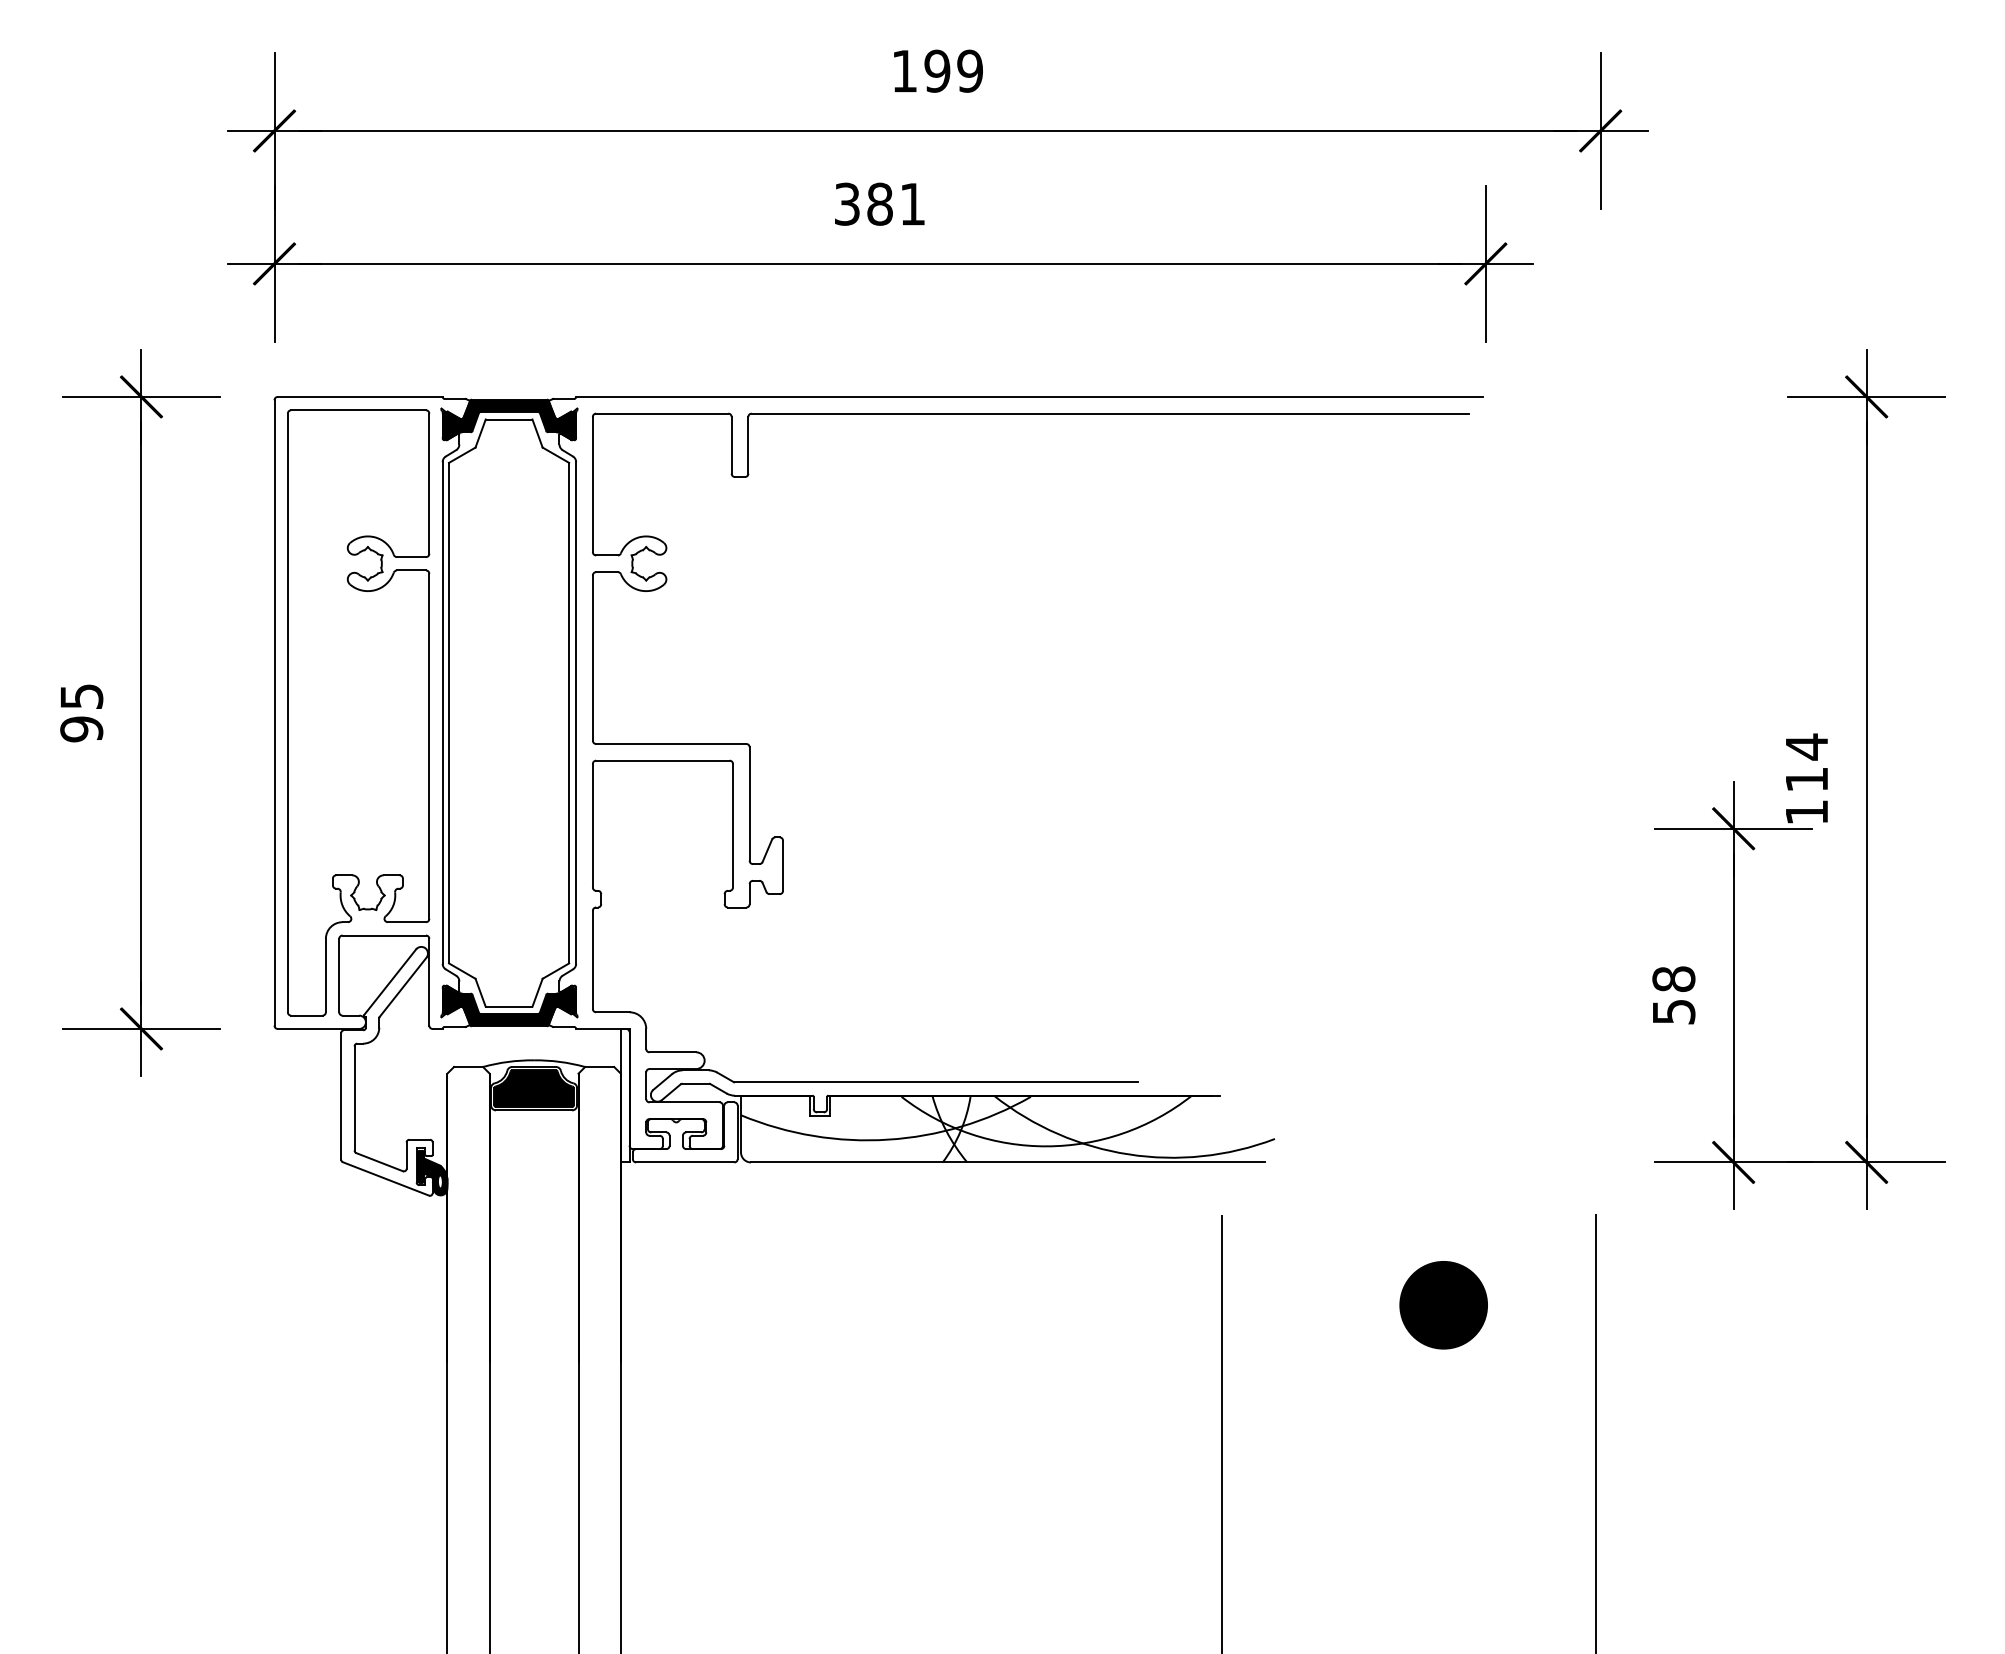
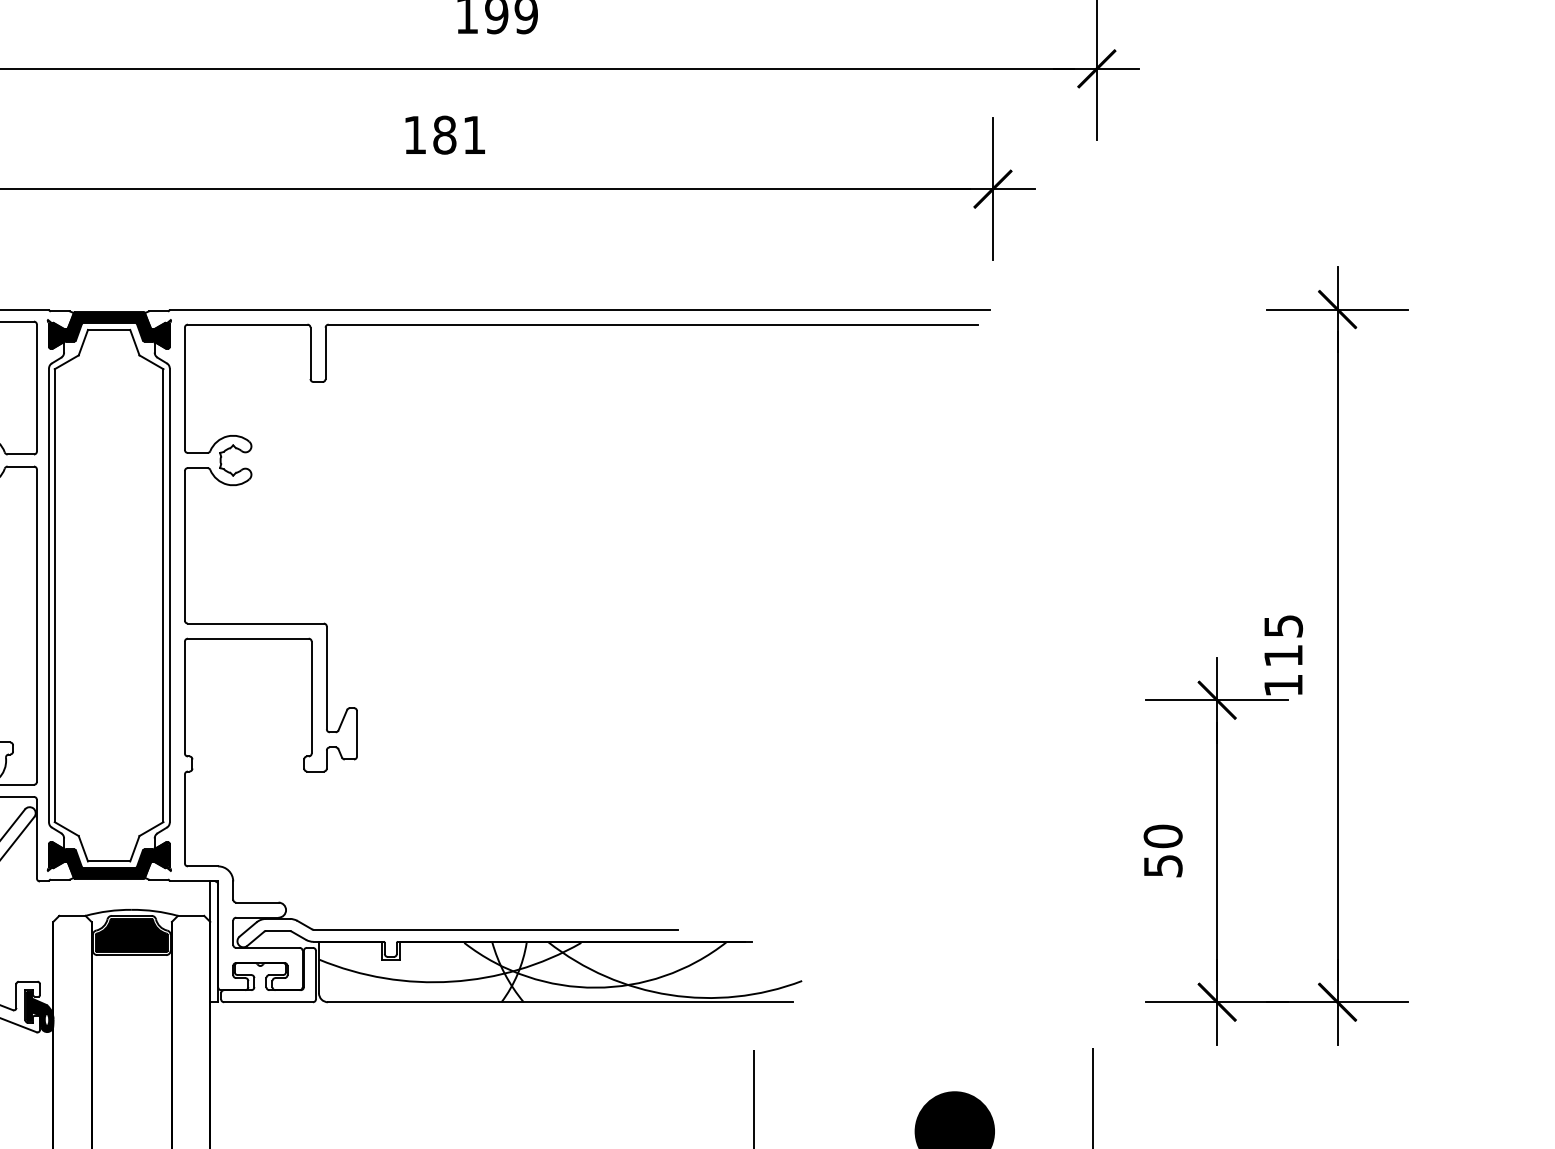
text: (847, 203) -> (415, 134), 381 -> 181
text: (1807, 746) -> (1284, 625), 114 -> 115
text: (1673, 979) -> (1162, 836), 58 -> 50

